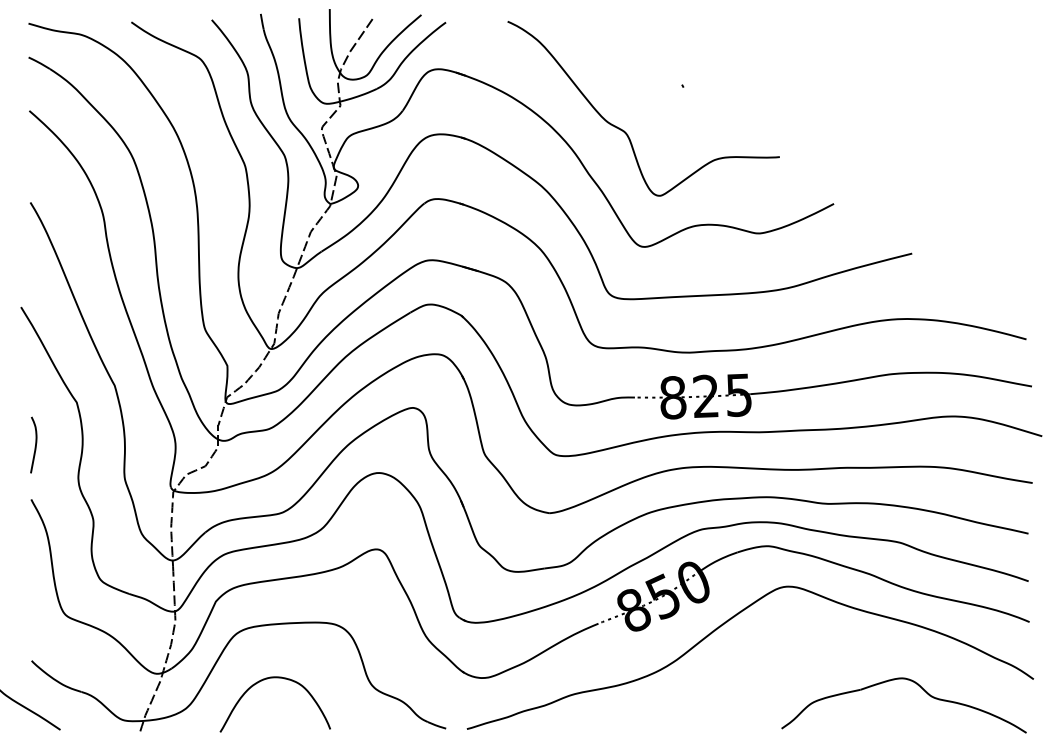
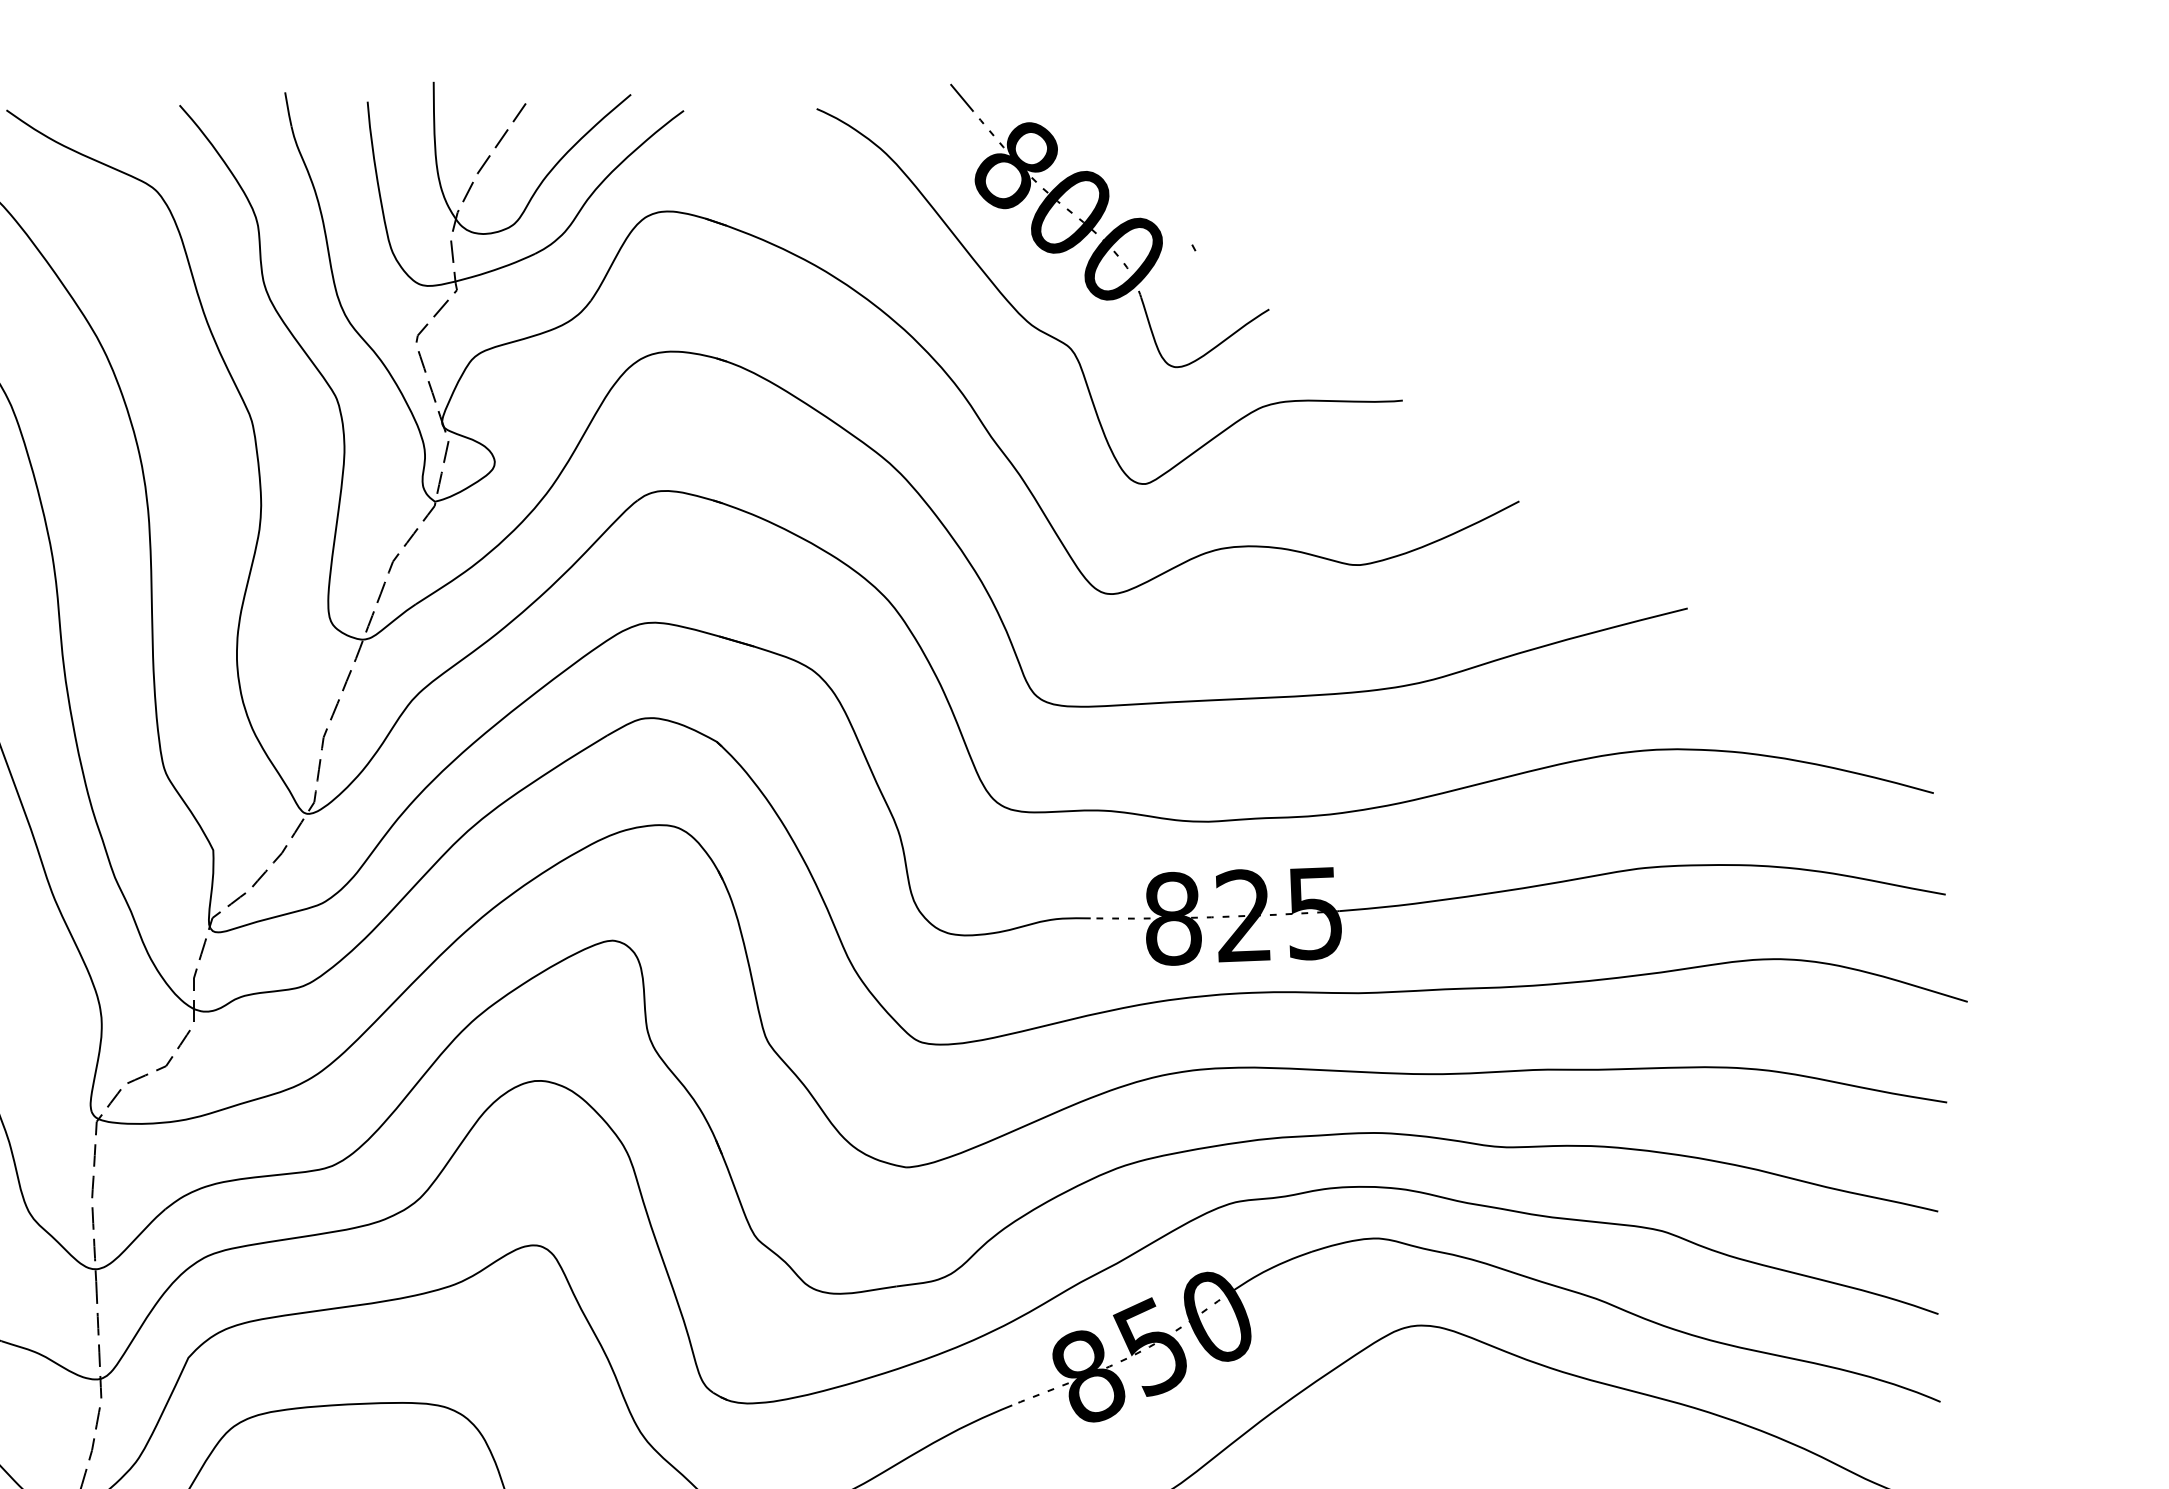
part: (643, 75) -> (1109, 224), added

